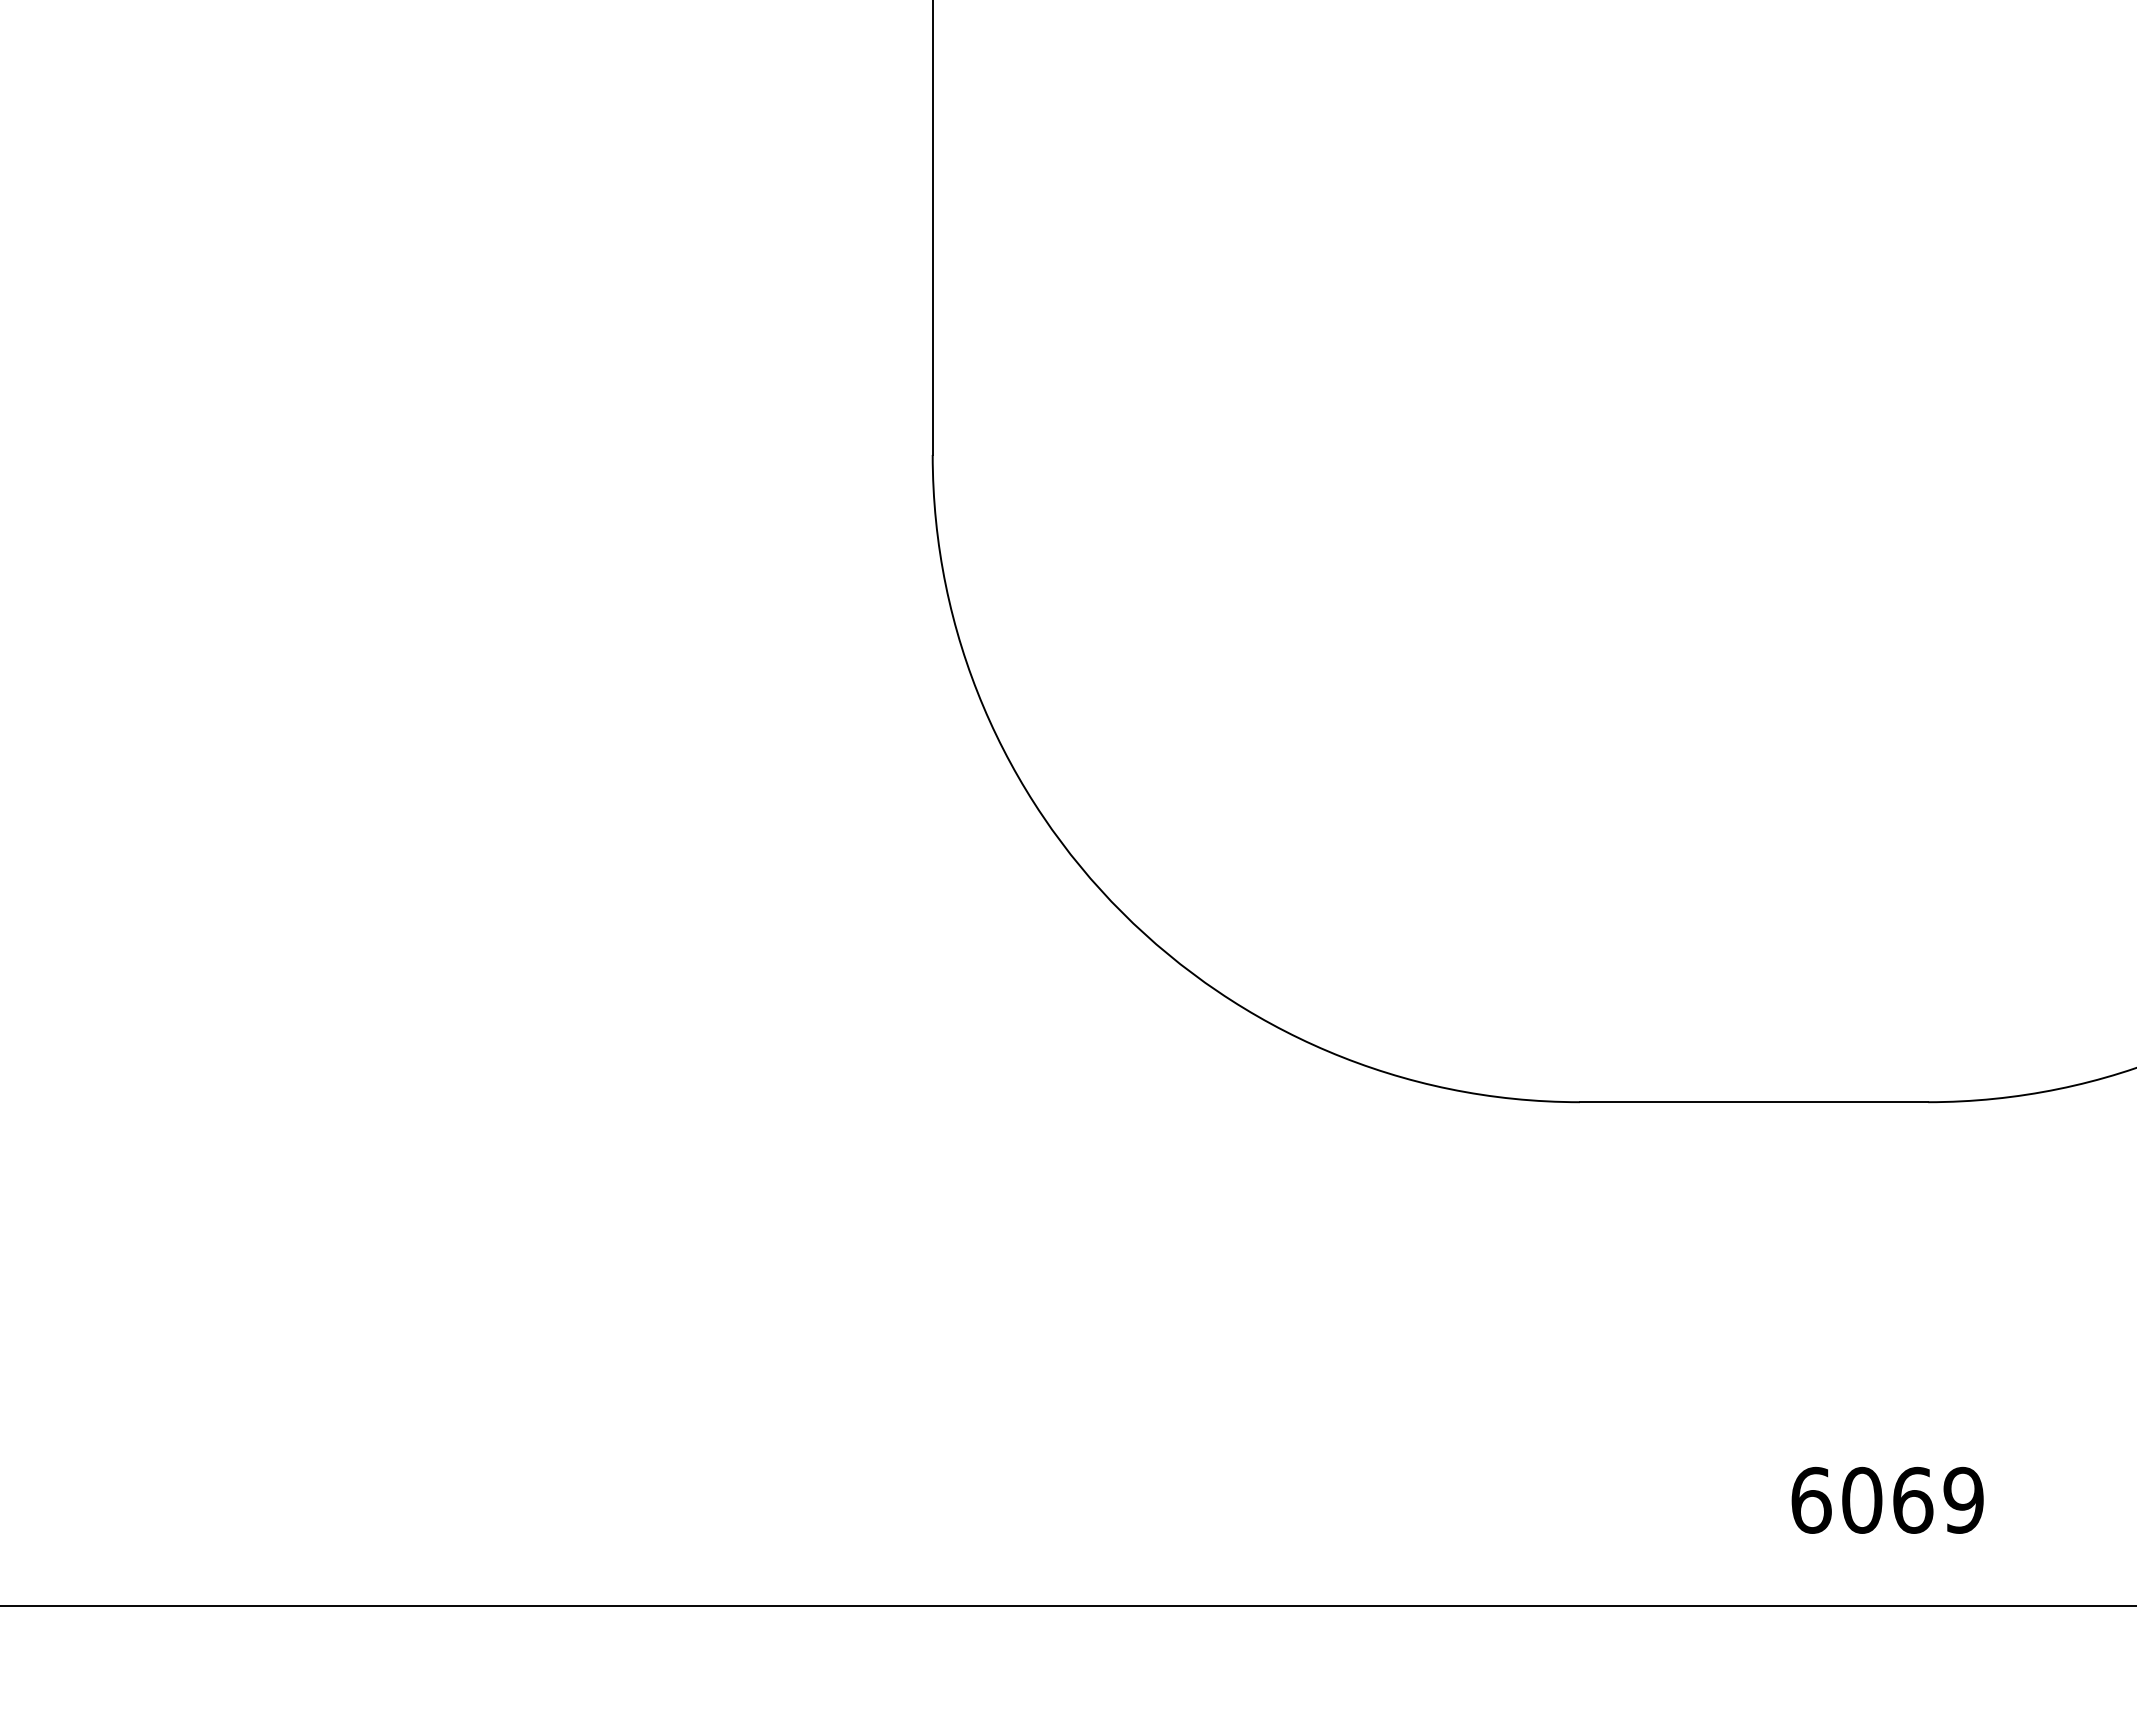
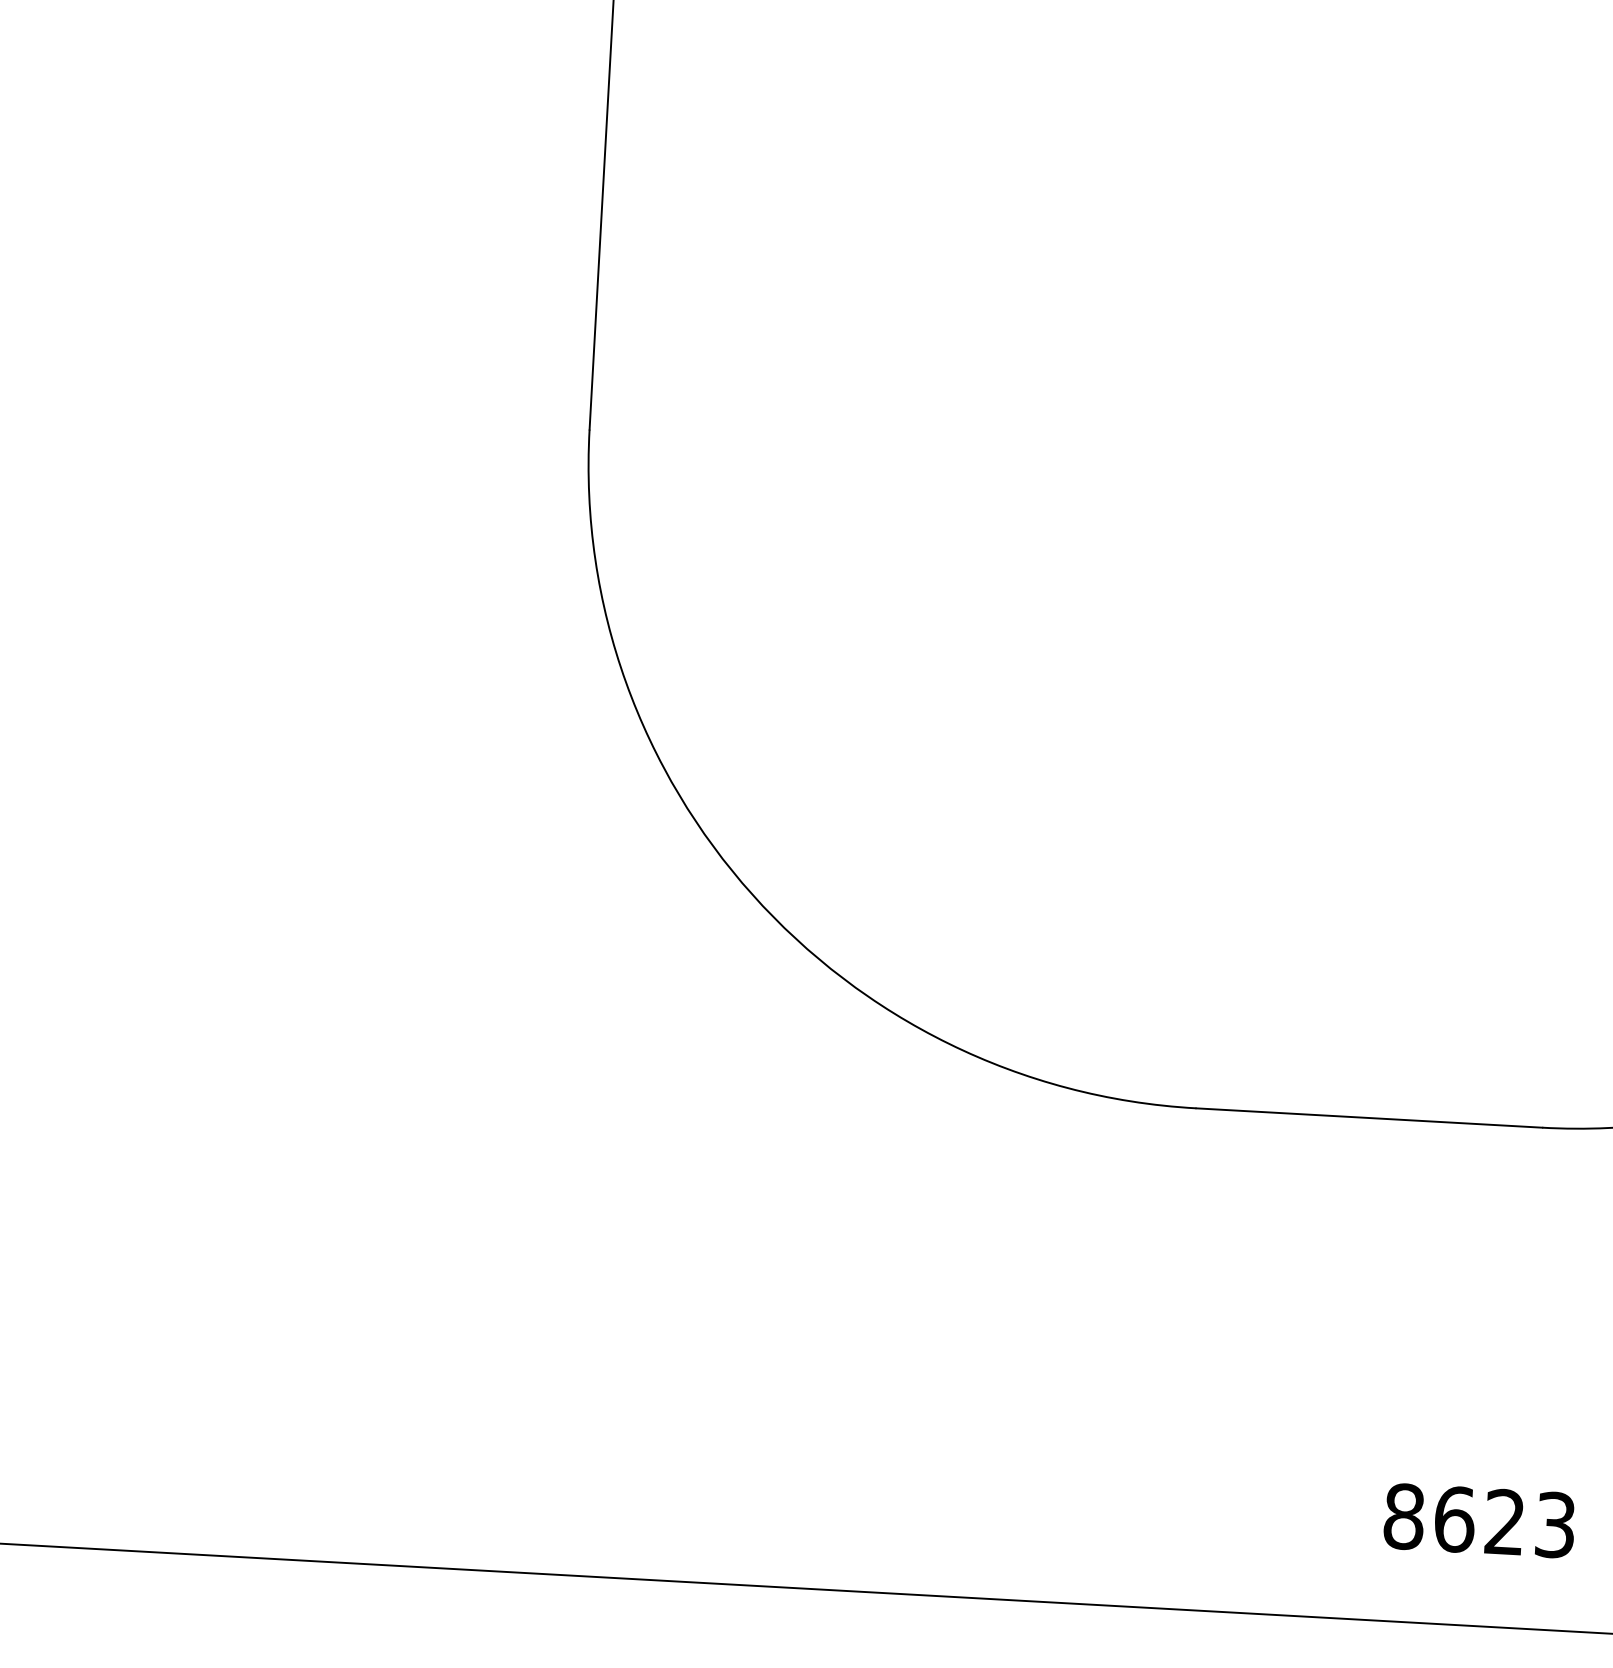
text: (1887, 1499) -> (1479, 1520), 6069 -> 8623

